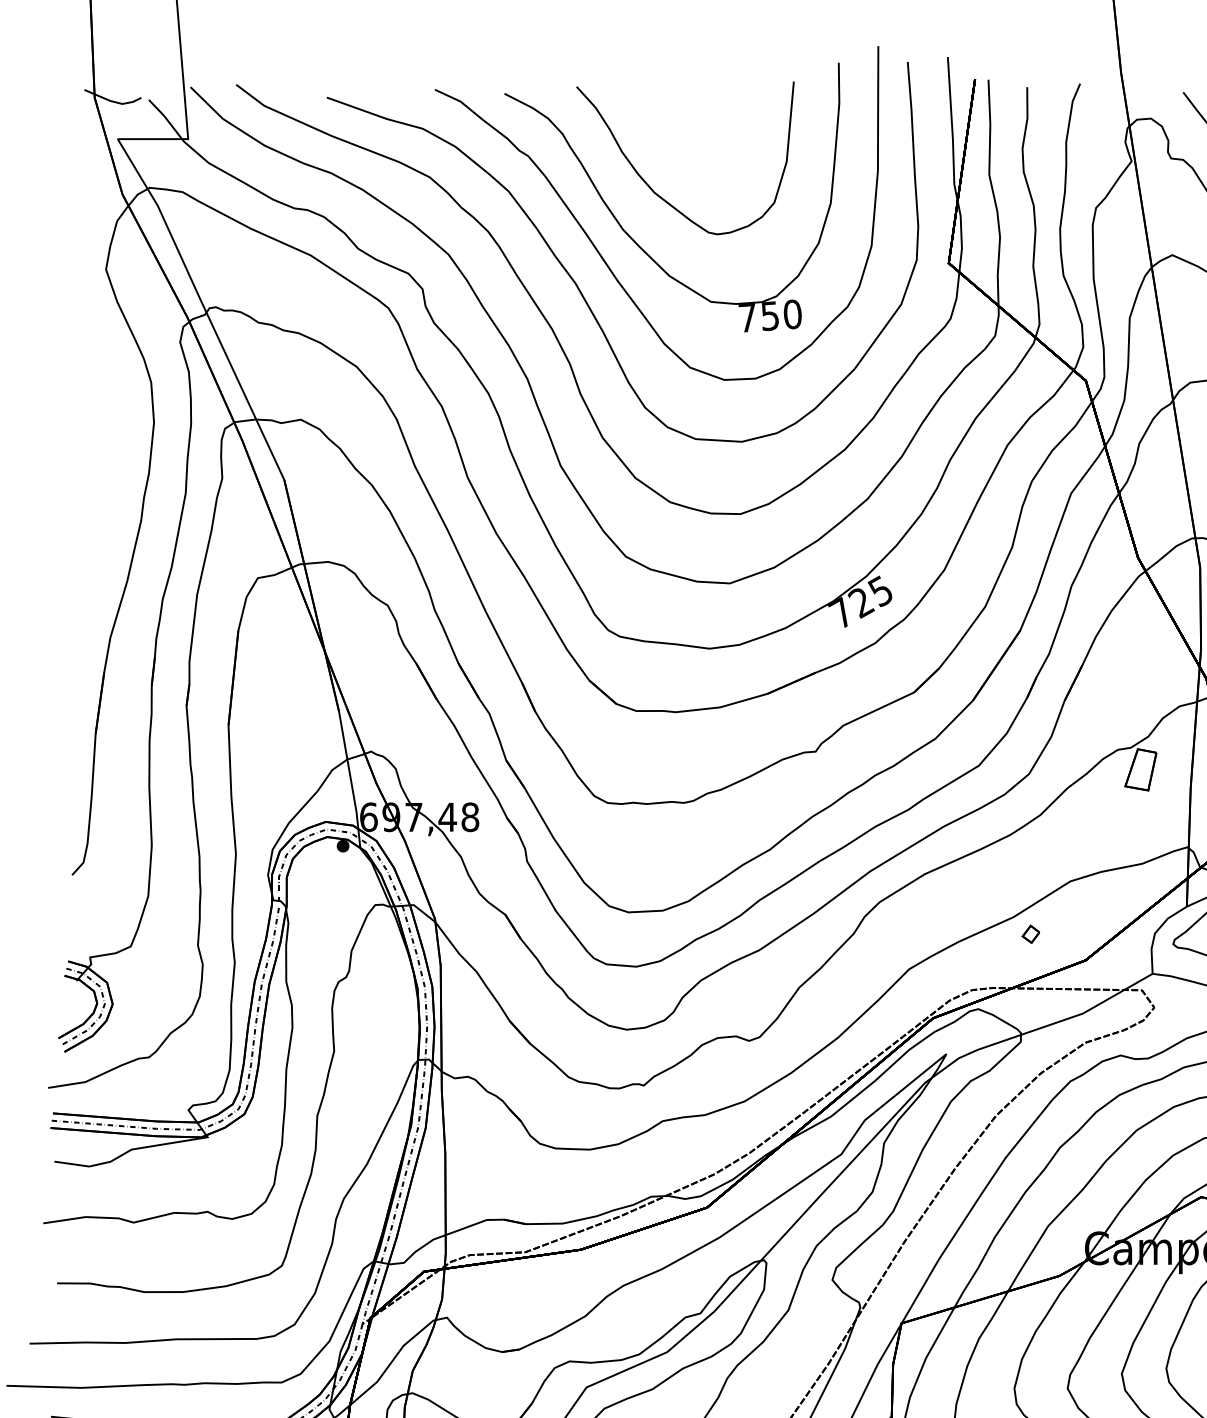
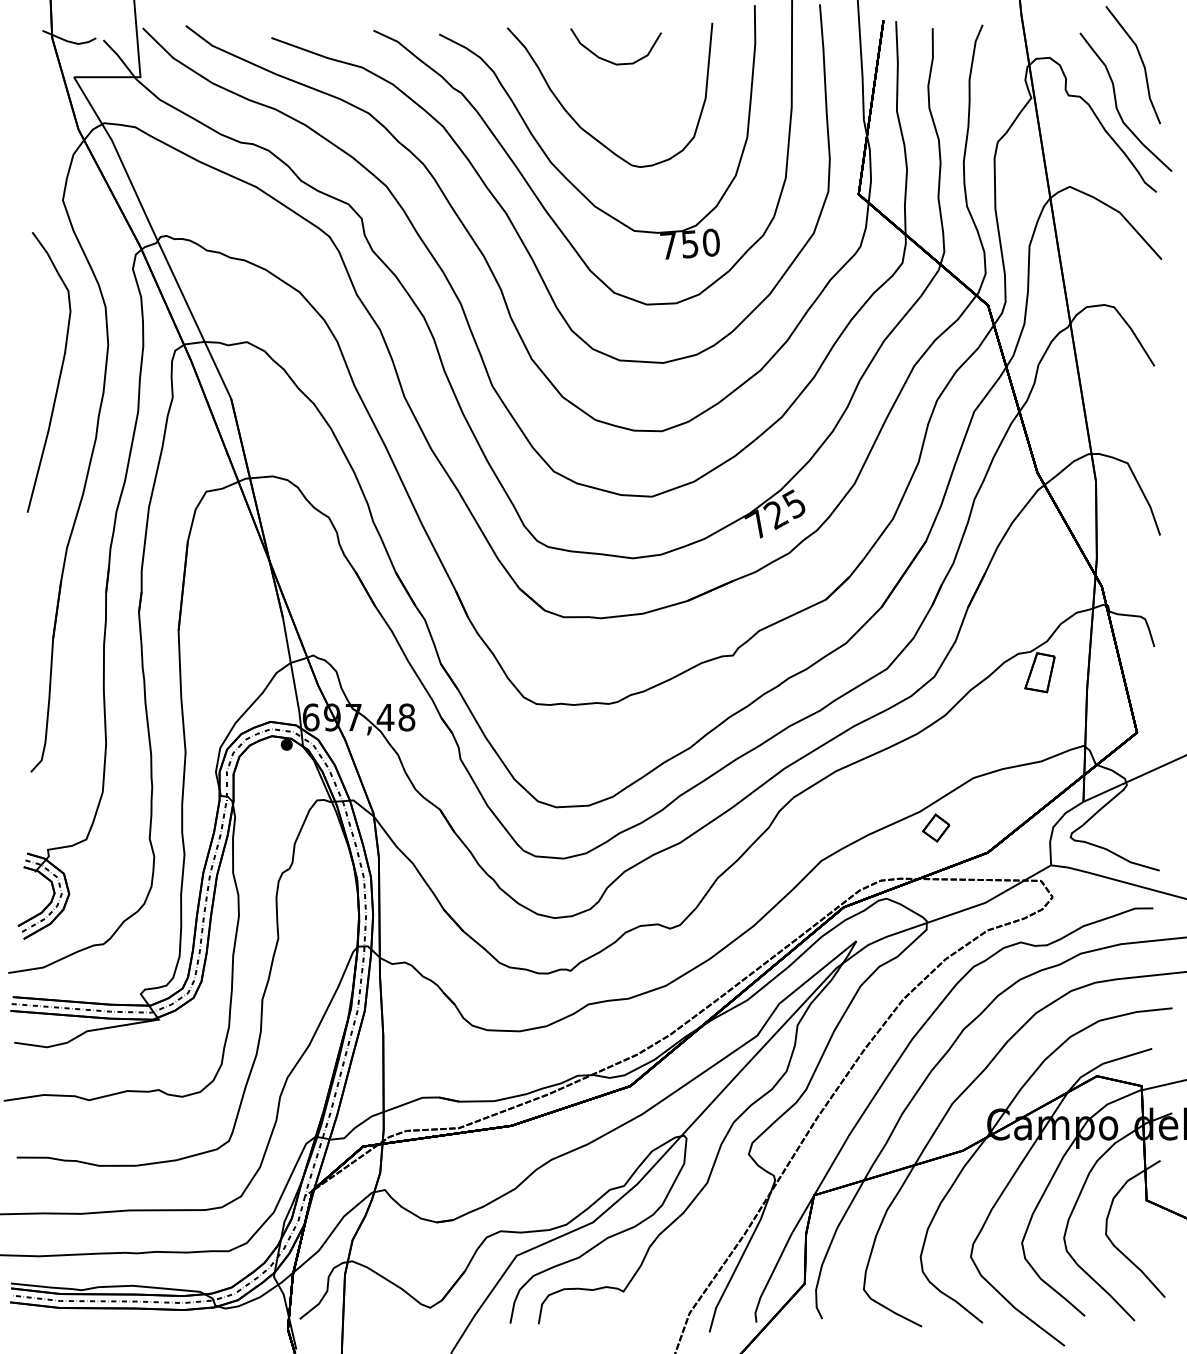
curve: (684, 121) -> (609, 60), added
curve: (102, 452) -> (59, 373), added
part: (1031, 933) -> (936, 827), size x1.67

